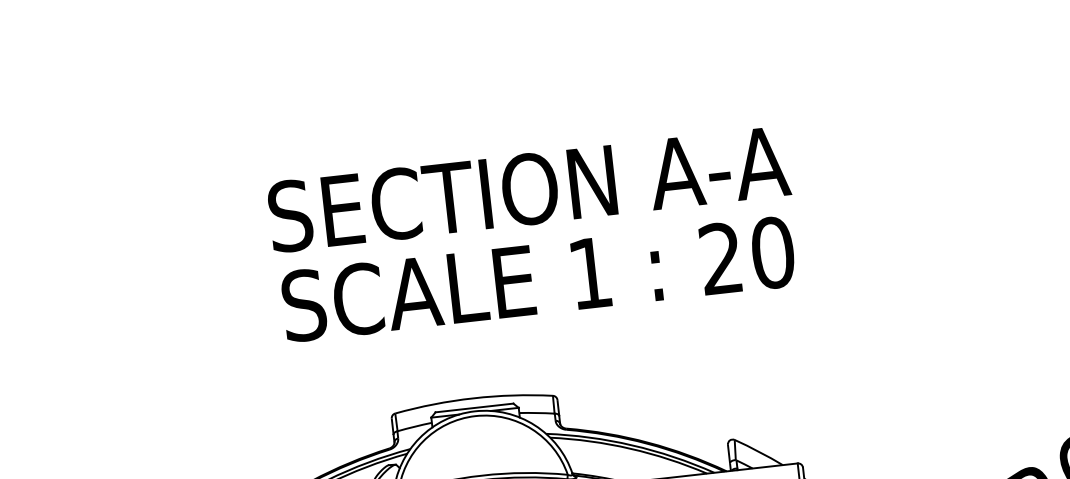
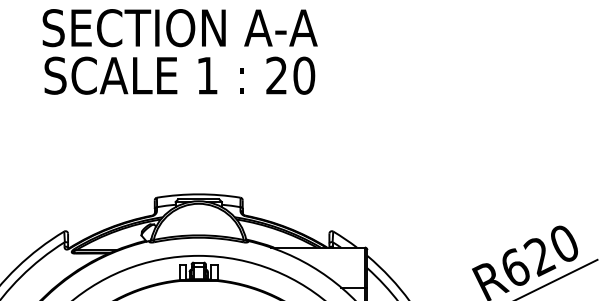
text: (532, 233) -> (179, 51), moved

